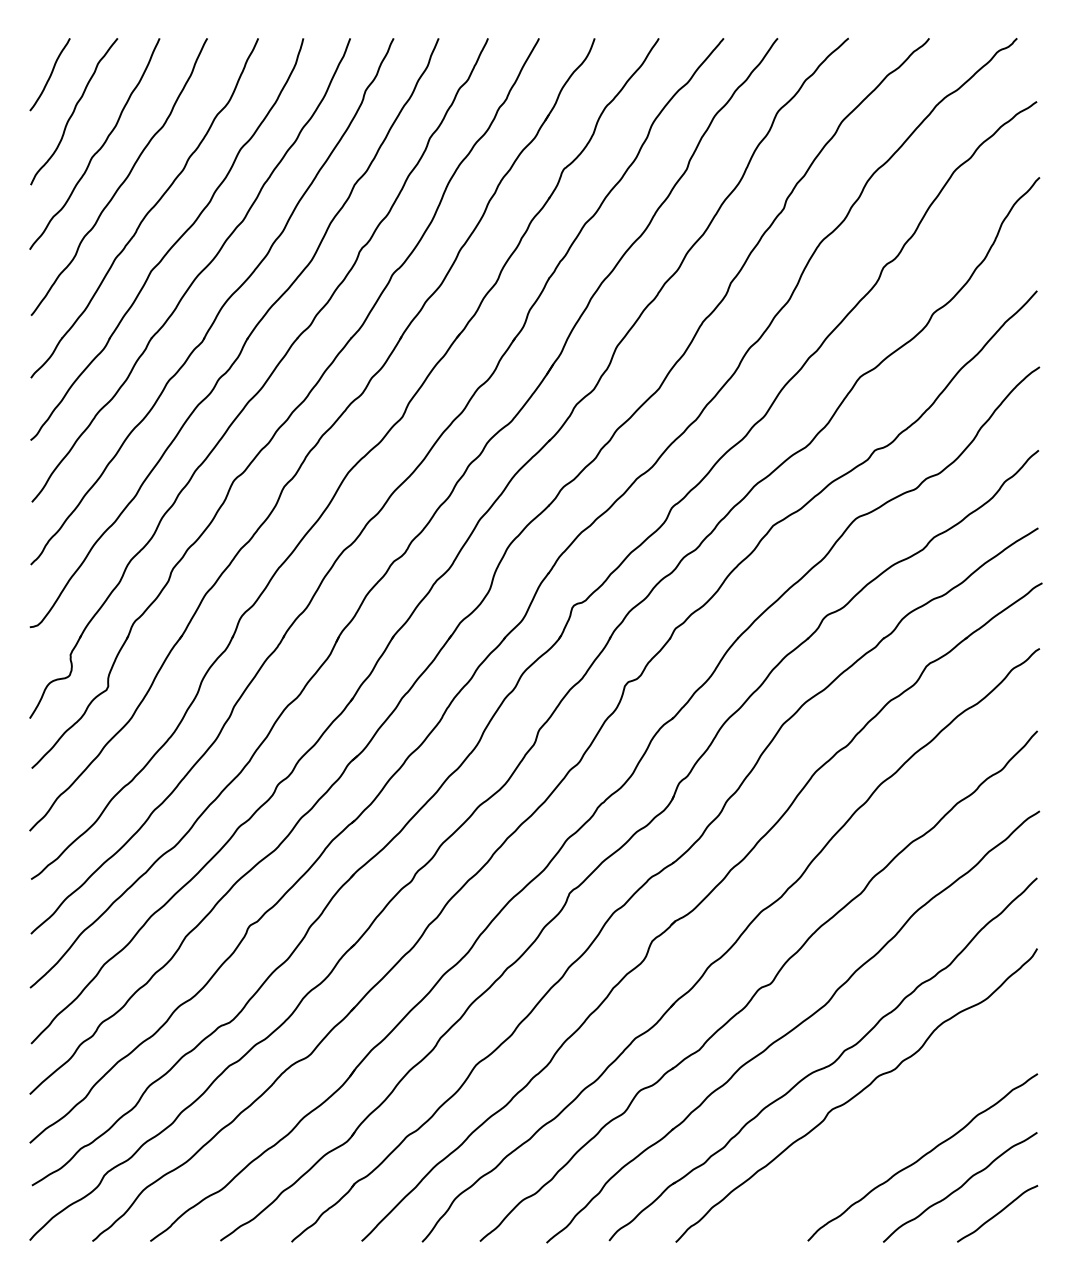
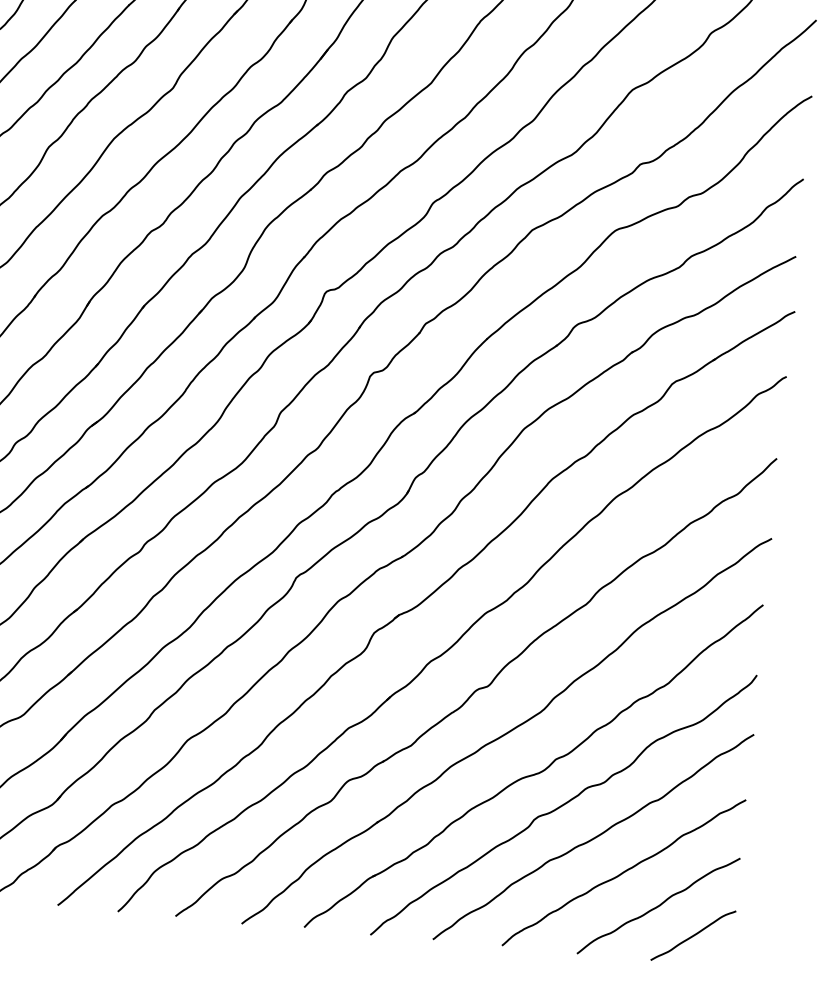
curve: (890, 1124) -> (594, 837), added

